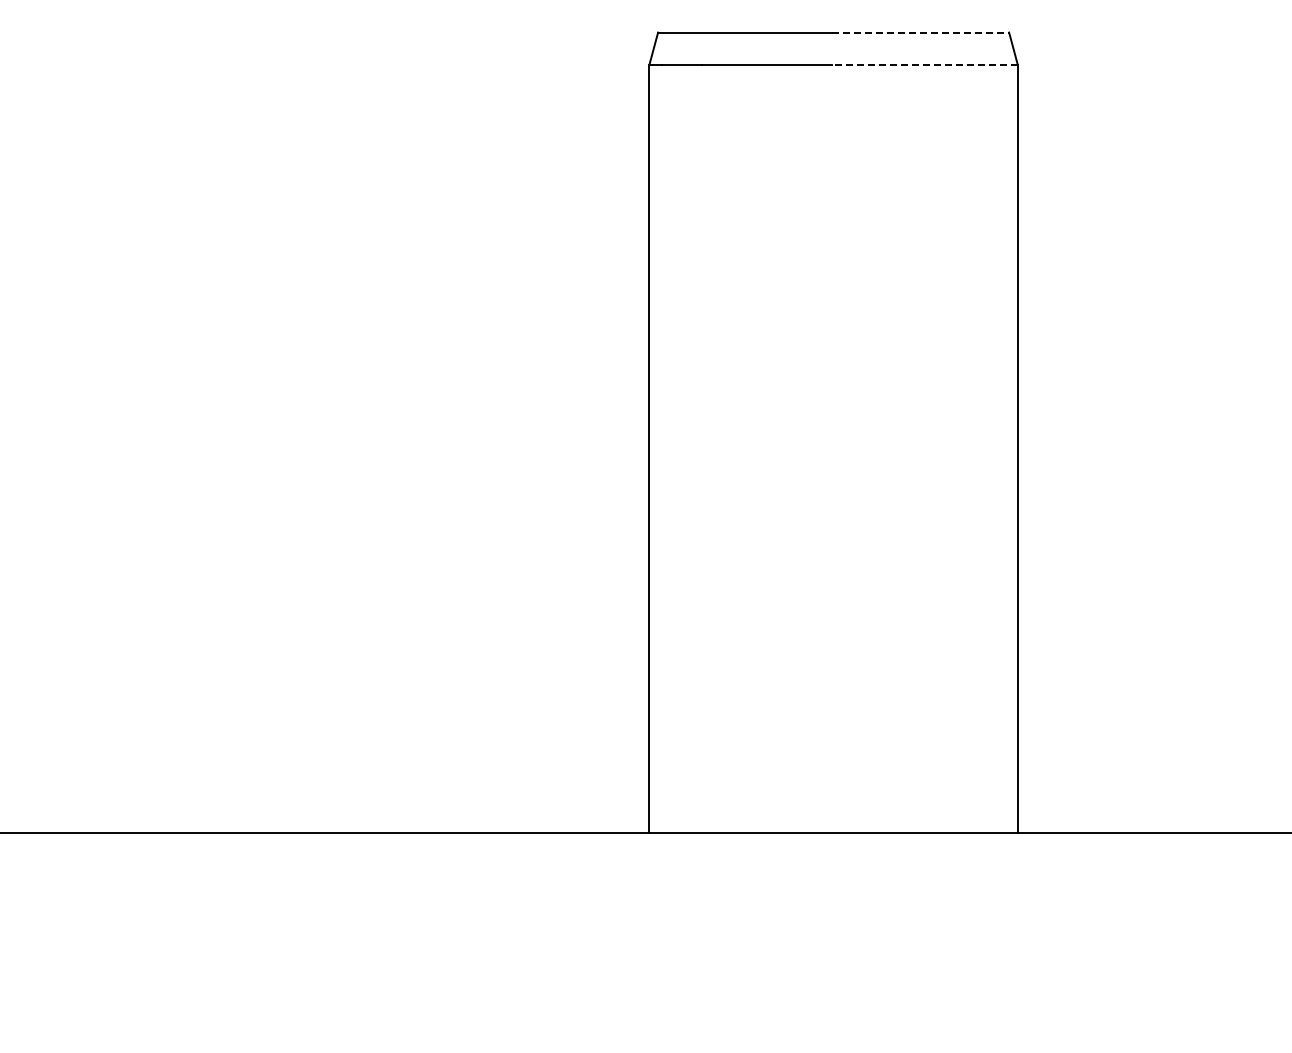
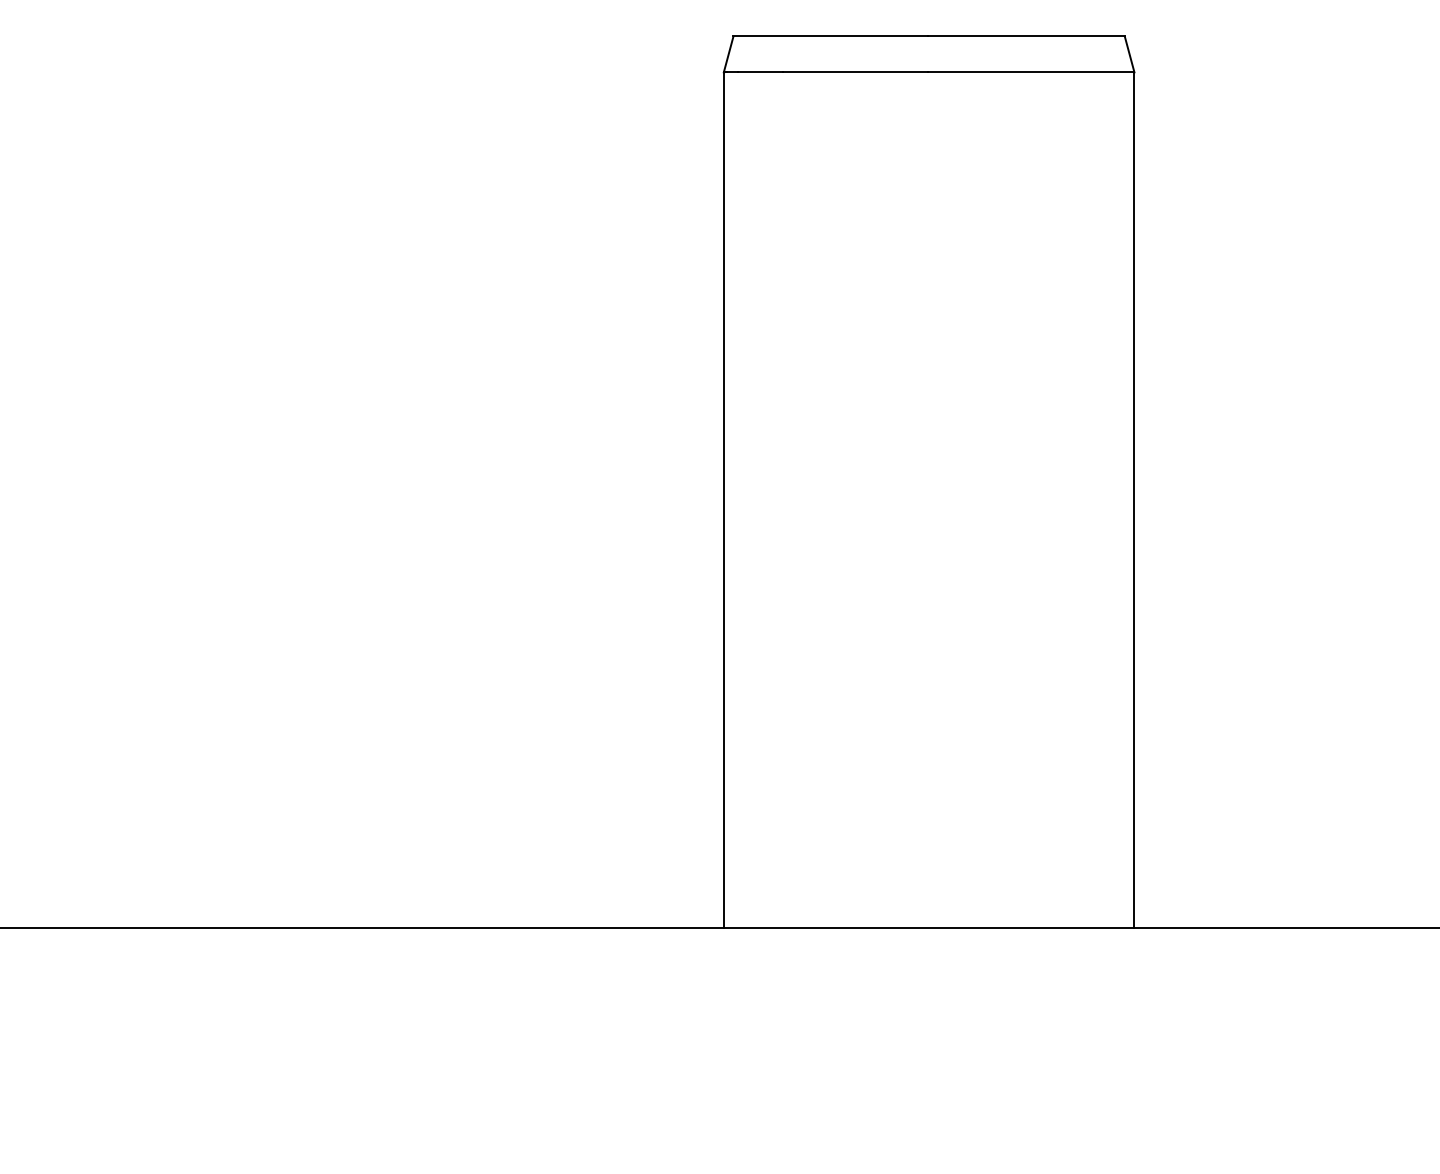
line: (921, 32) -> (1027, 36), dashed -> solid
line: (925, 64) -> (1031, 72), dashed -> solid

